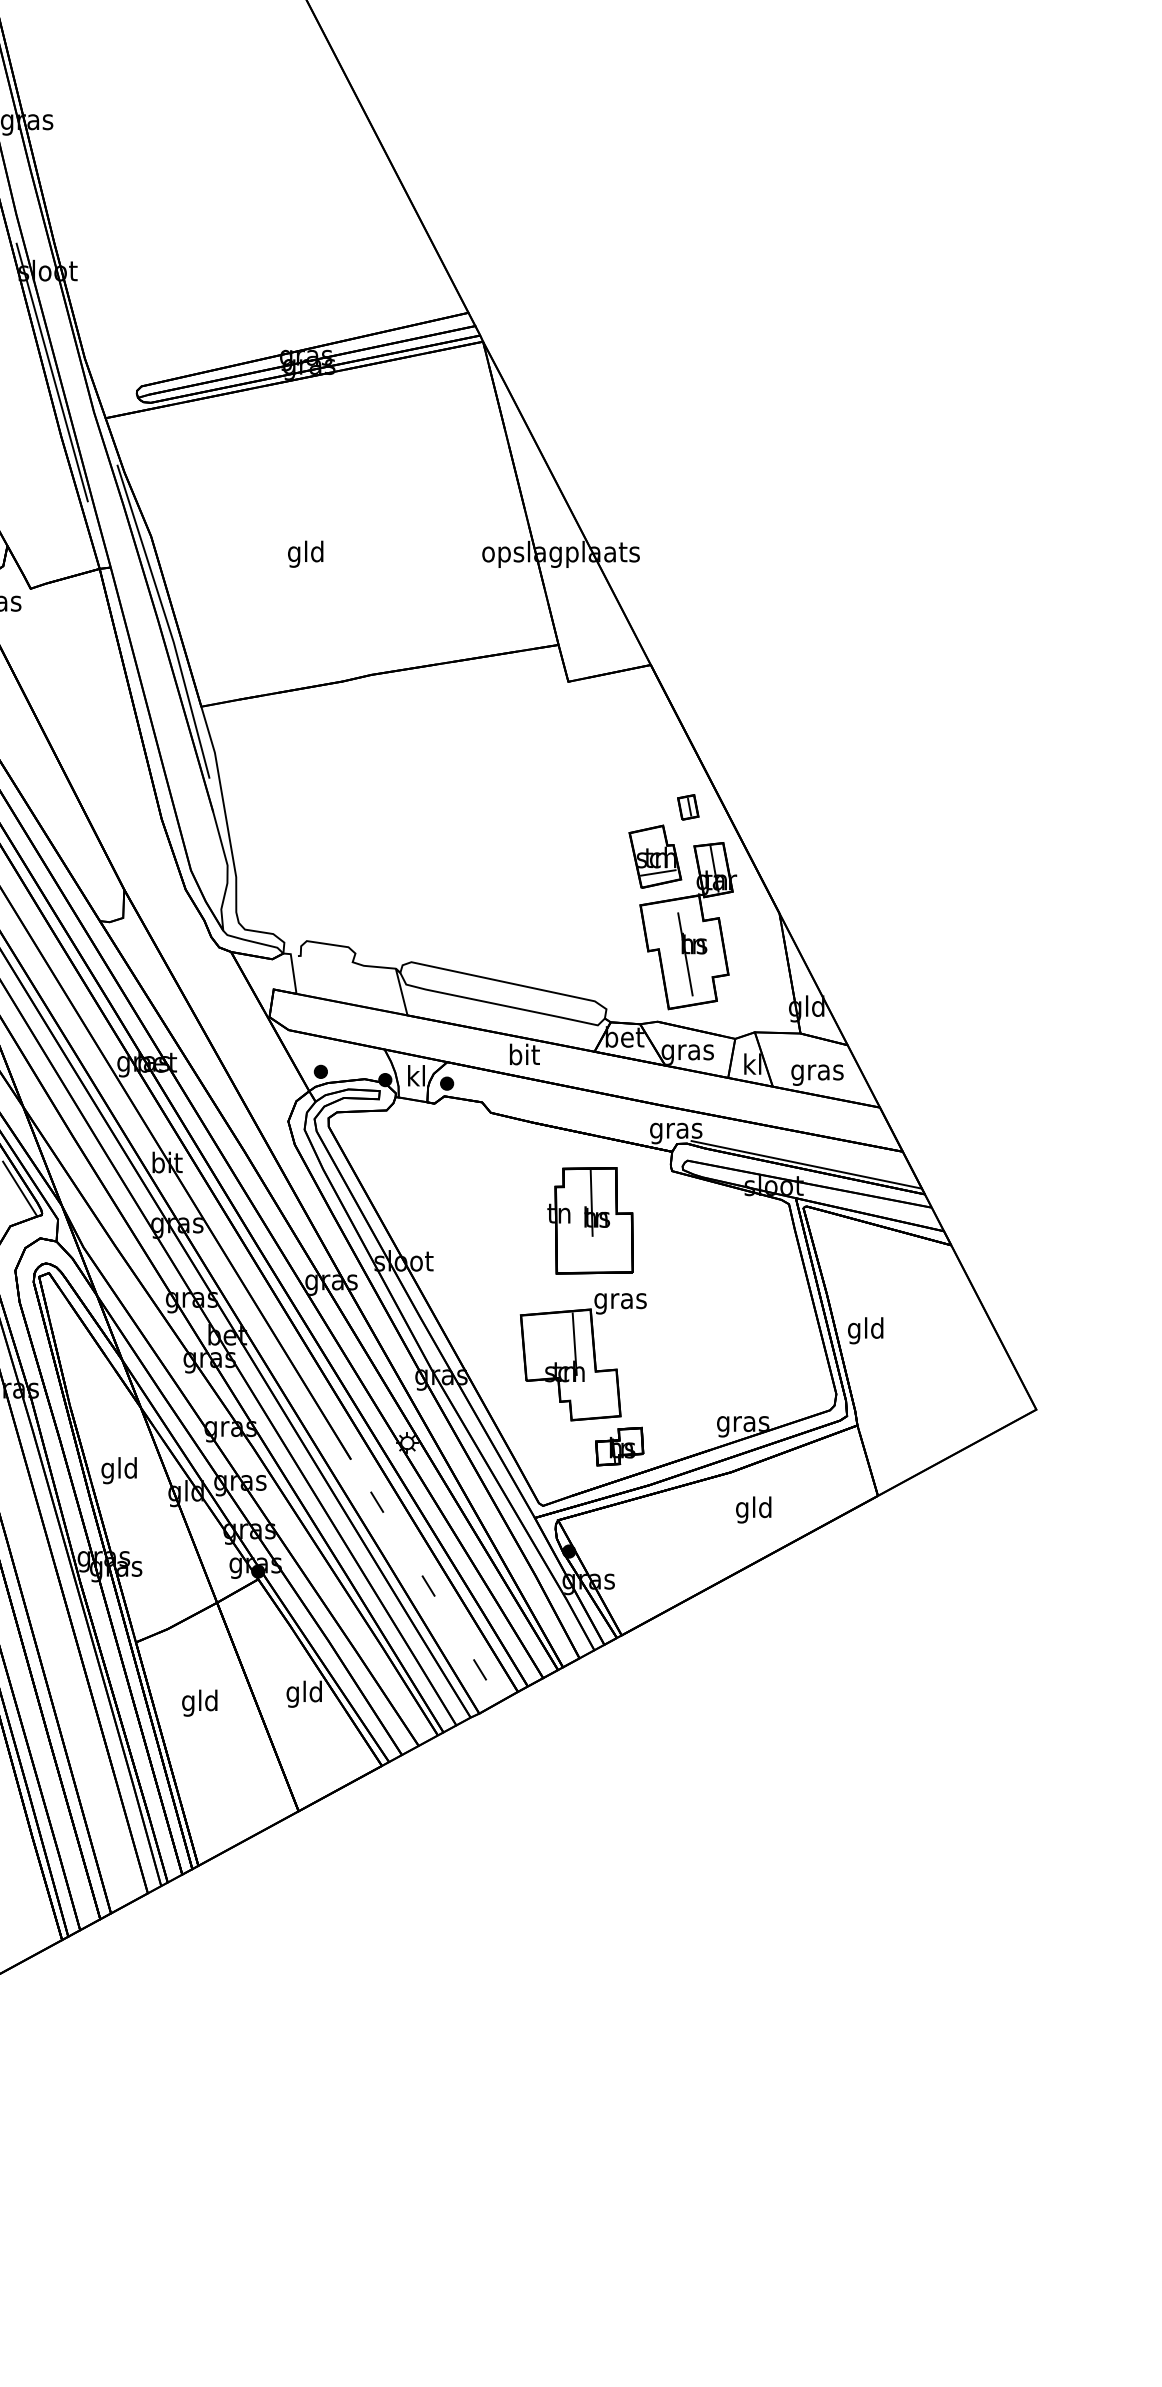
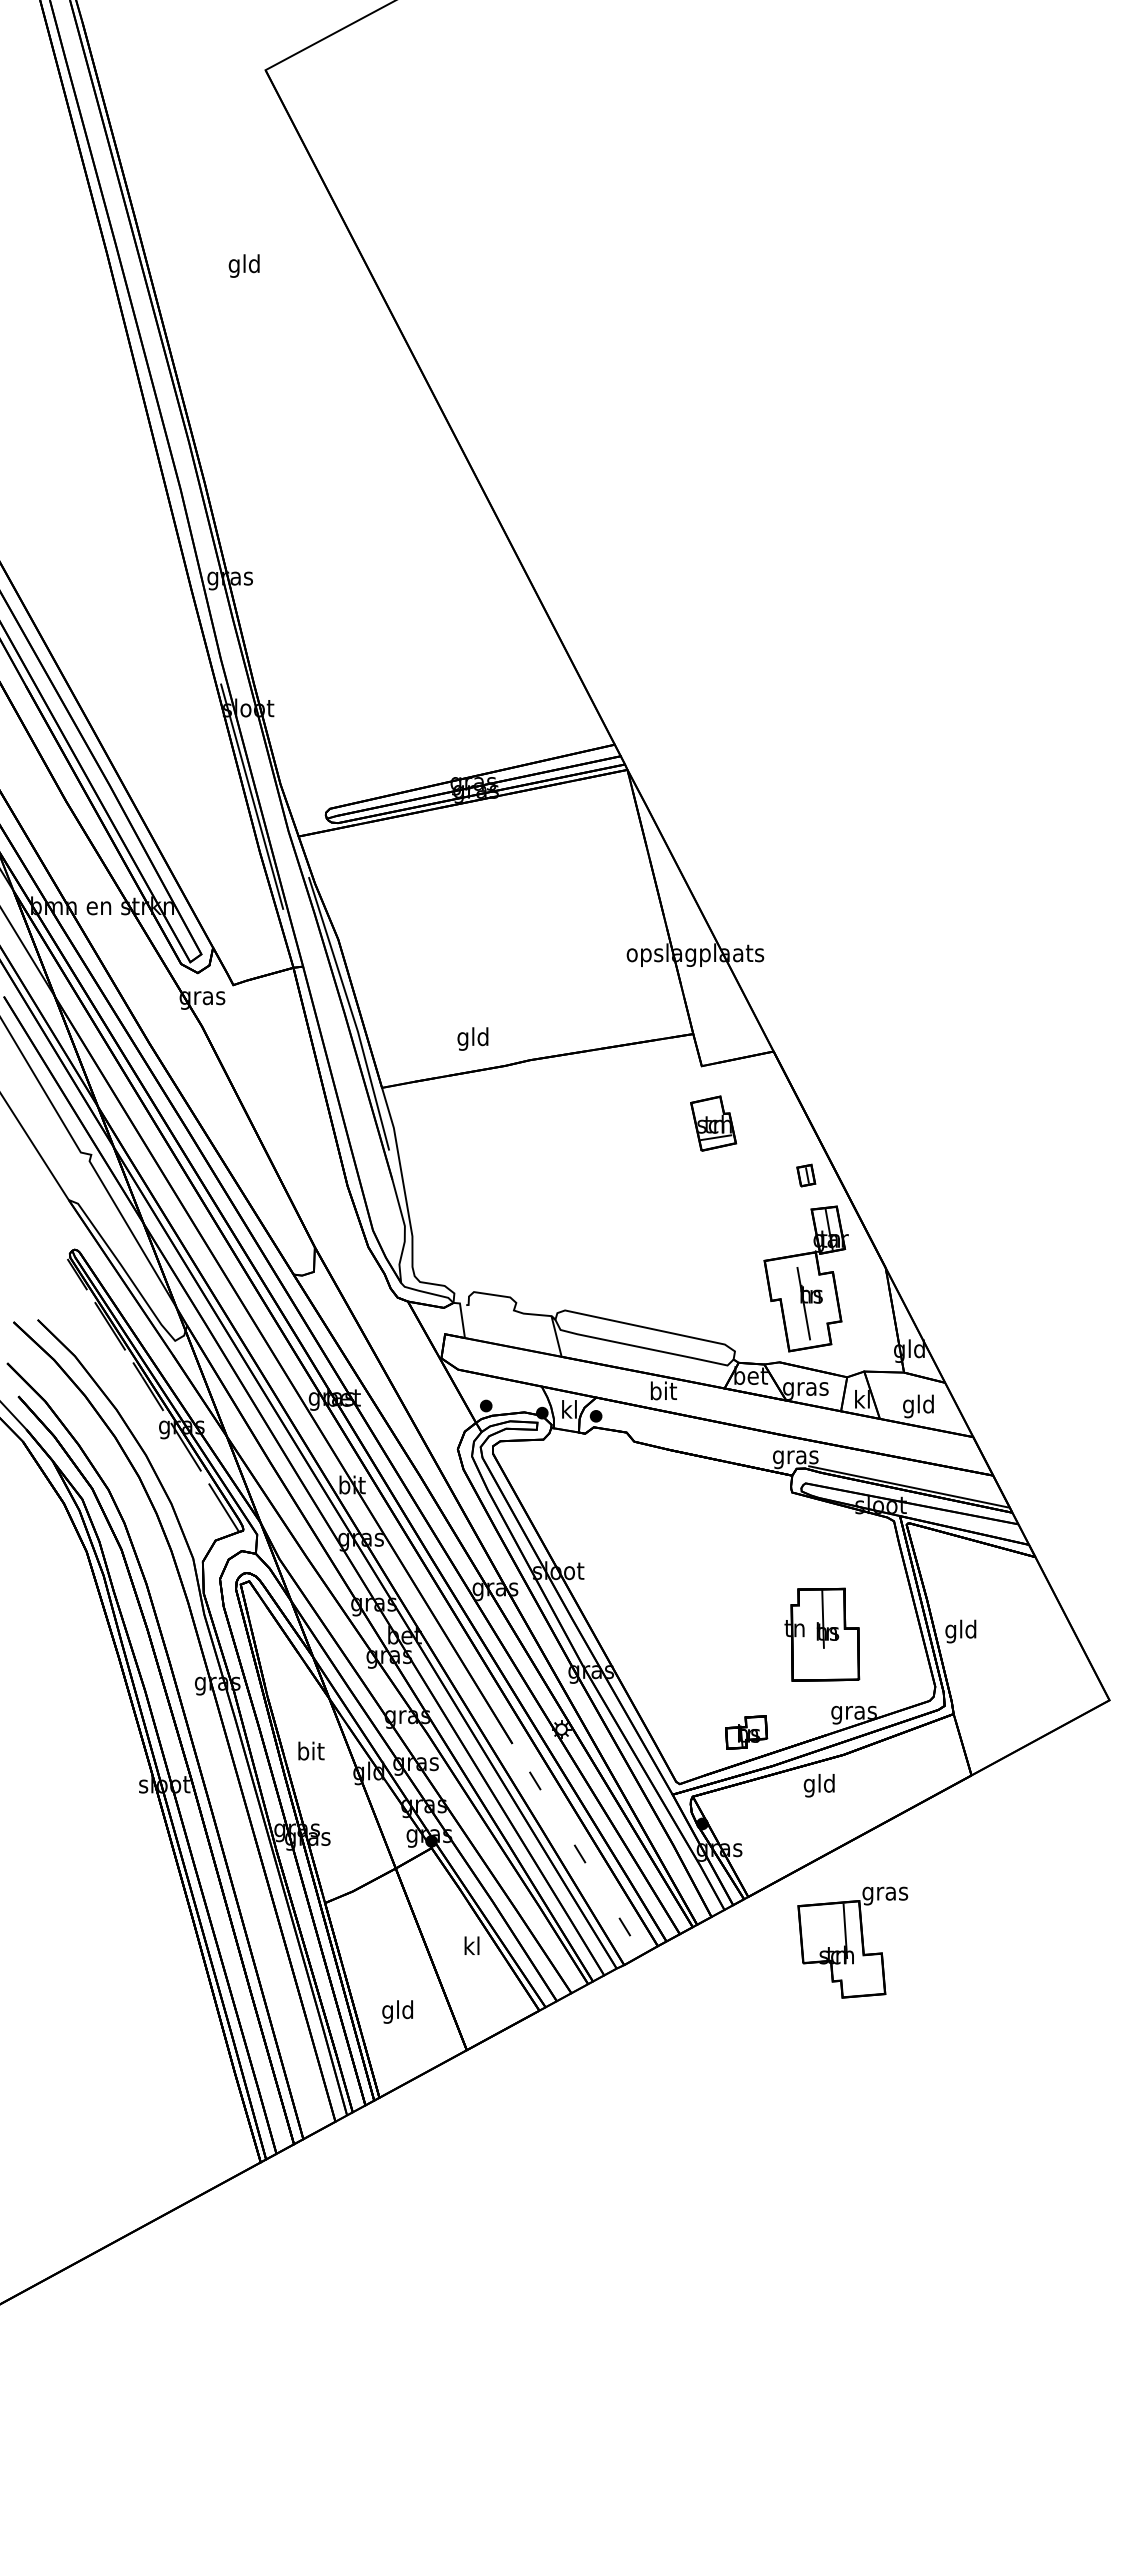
text: (305, 553) -> (472, 1038), moved
part: (655, 856) -> (713, 1123), moved
text: (817, 1072) -> (918, 1406), gras -> gld
part: (590, 1220) -> (822, 1634), moved
part: (582, 1357) -> (852, 1942), moved
text: (119, 1470) -> (310, 1753), gld -> bit
text: (752, 1509) -> (818, 1785), moved
text: (304, 1694) -> (471, 1948), gld -> kl
text: (199, 1702) -> (397, 2011), moved

